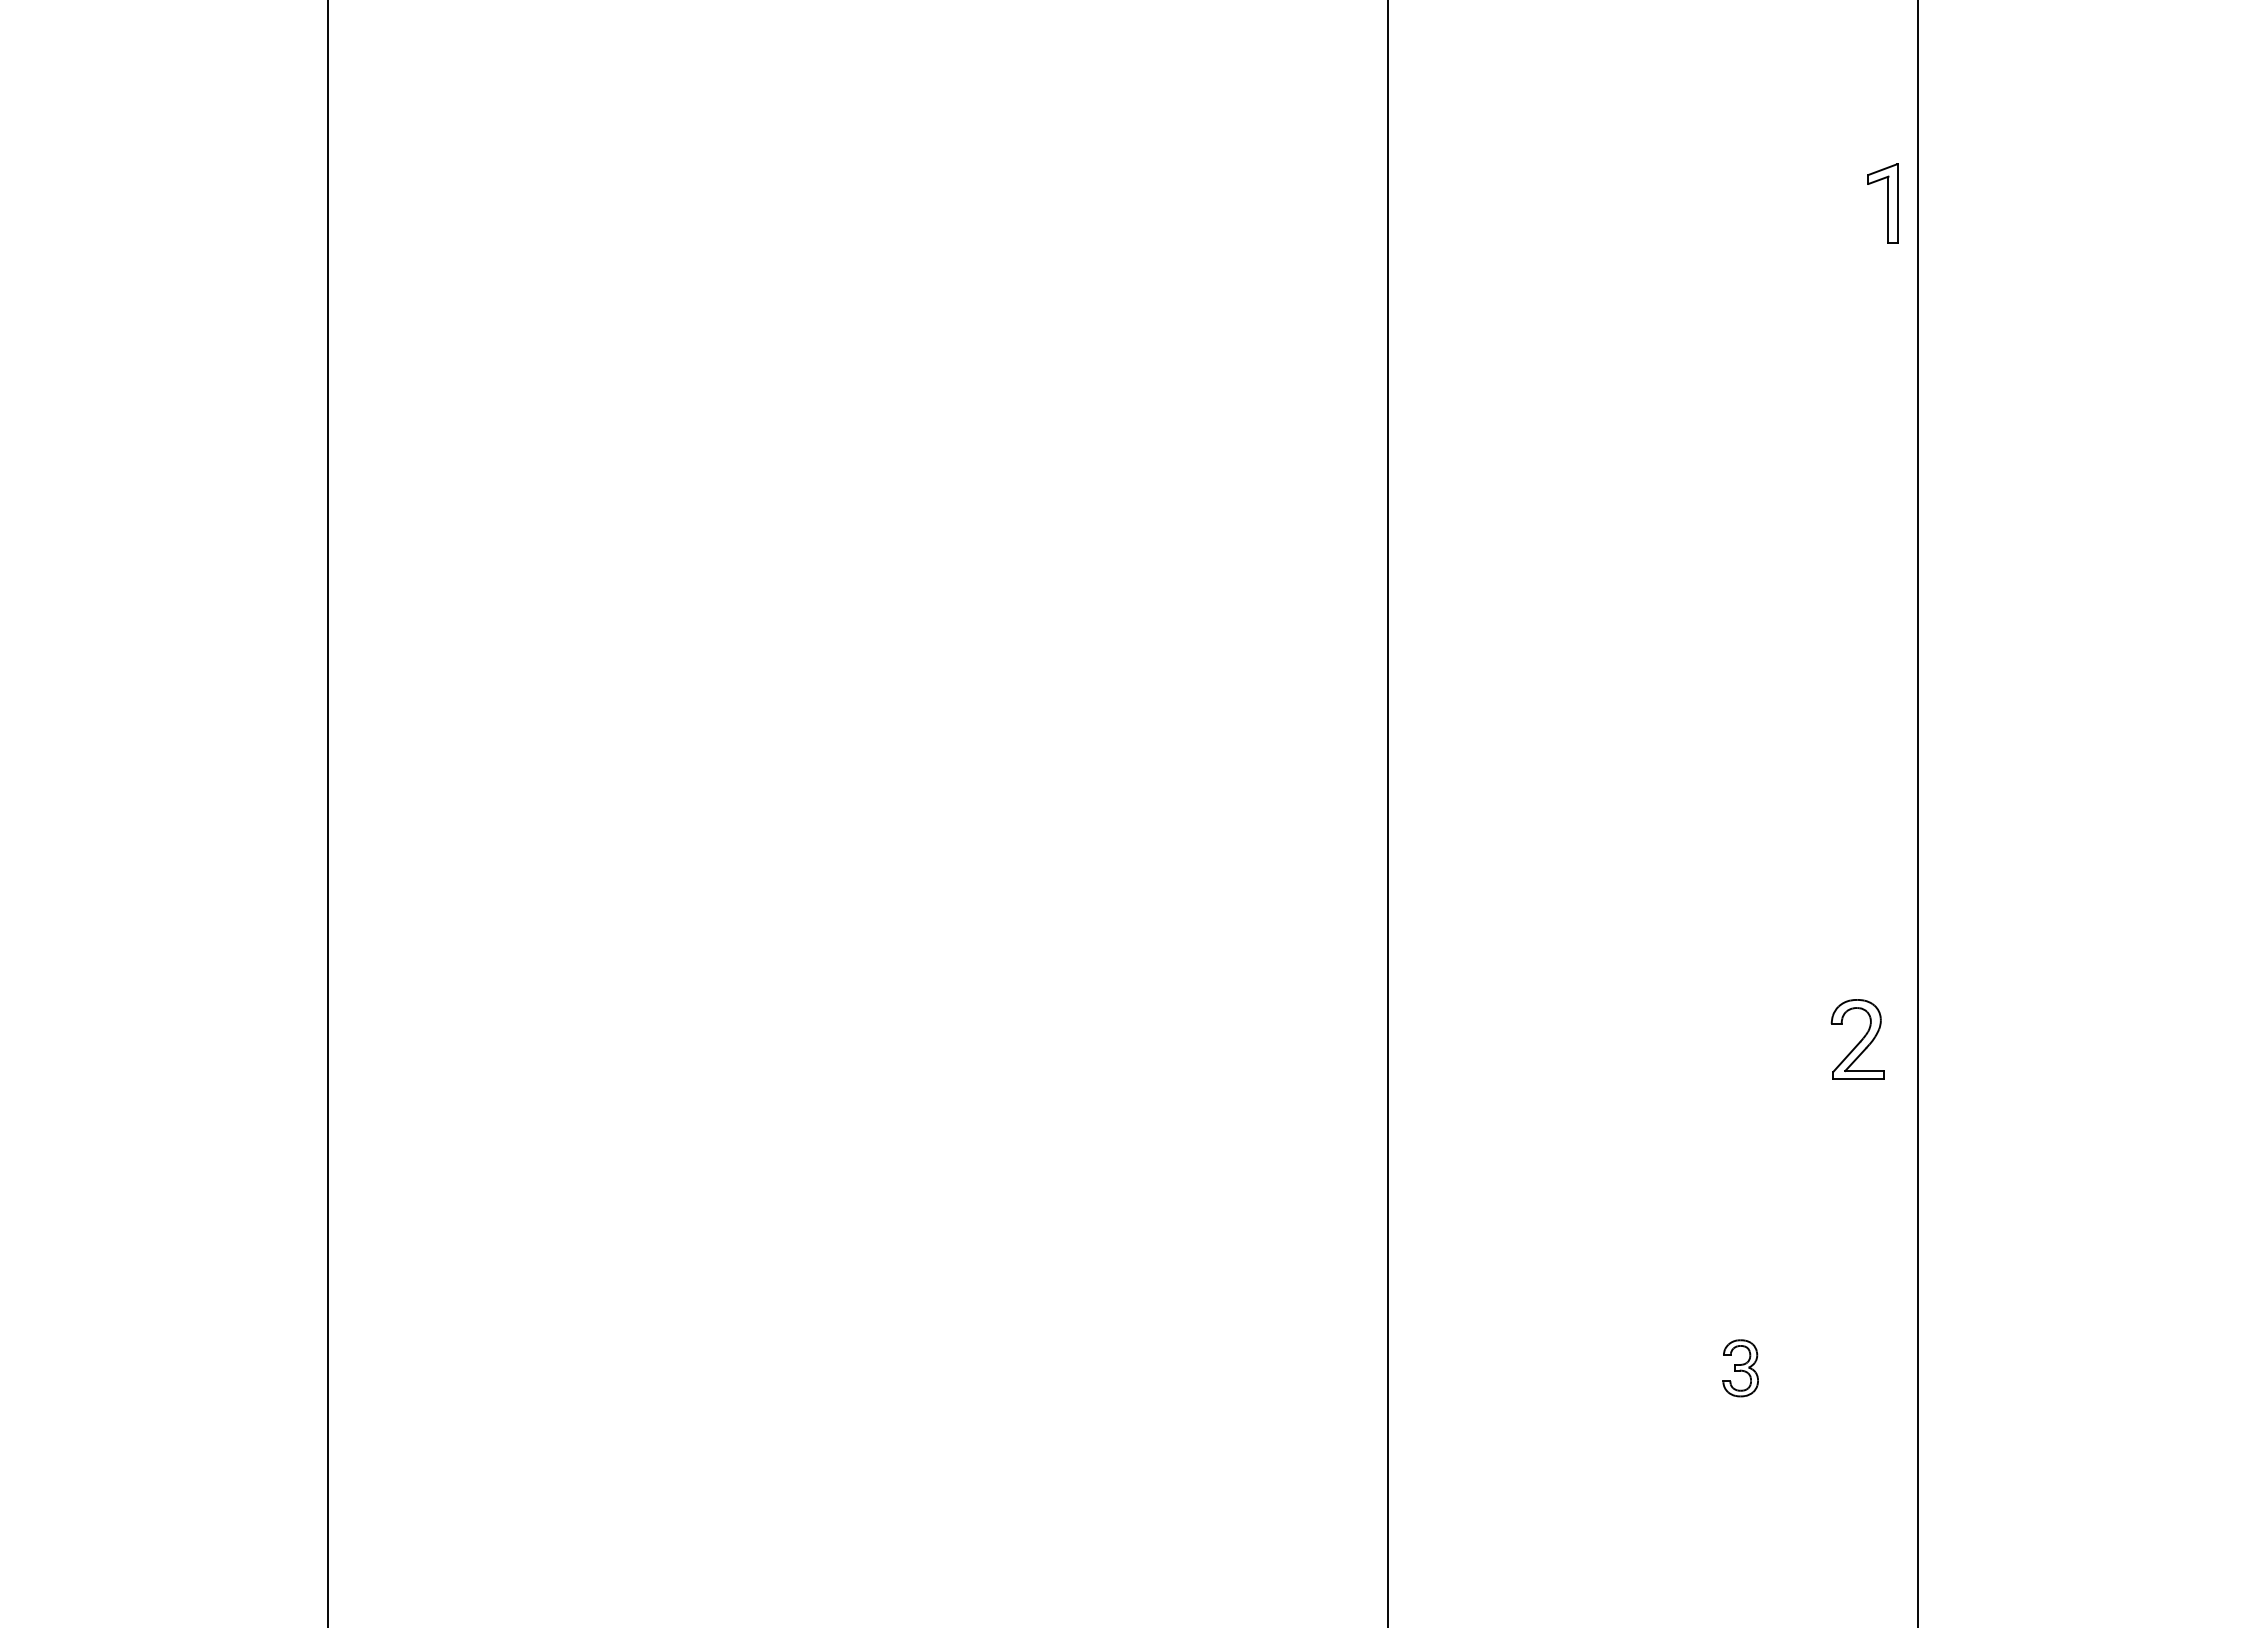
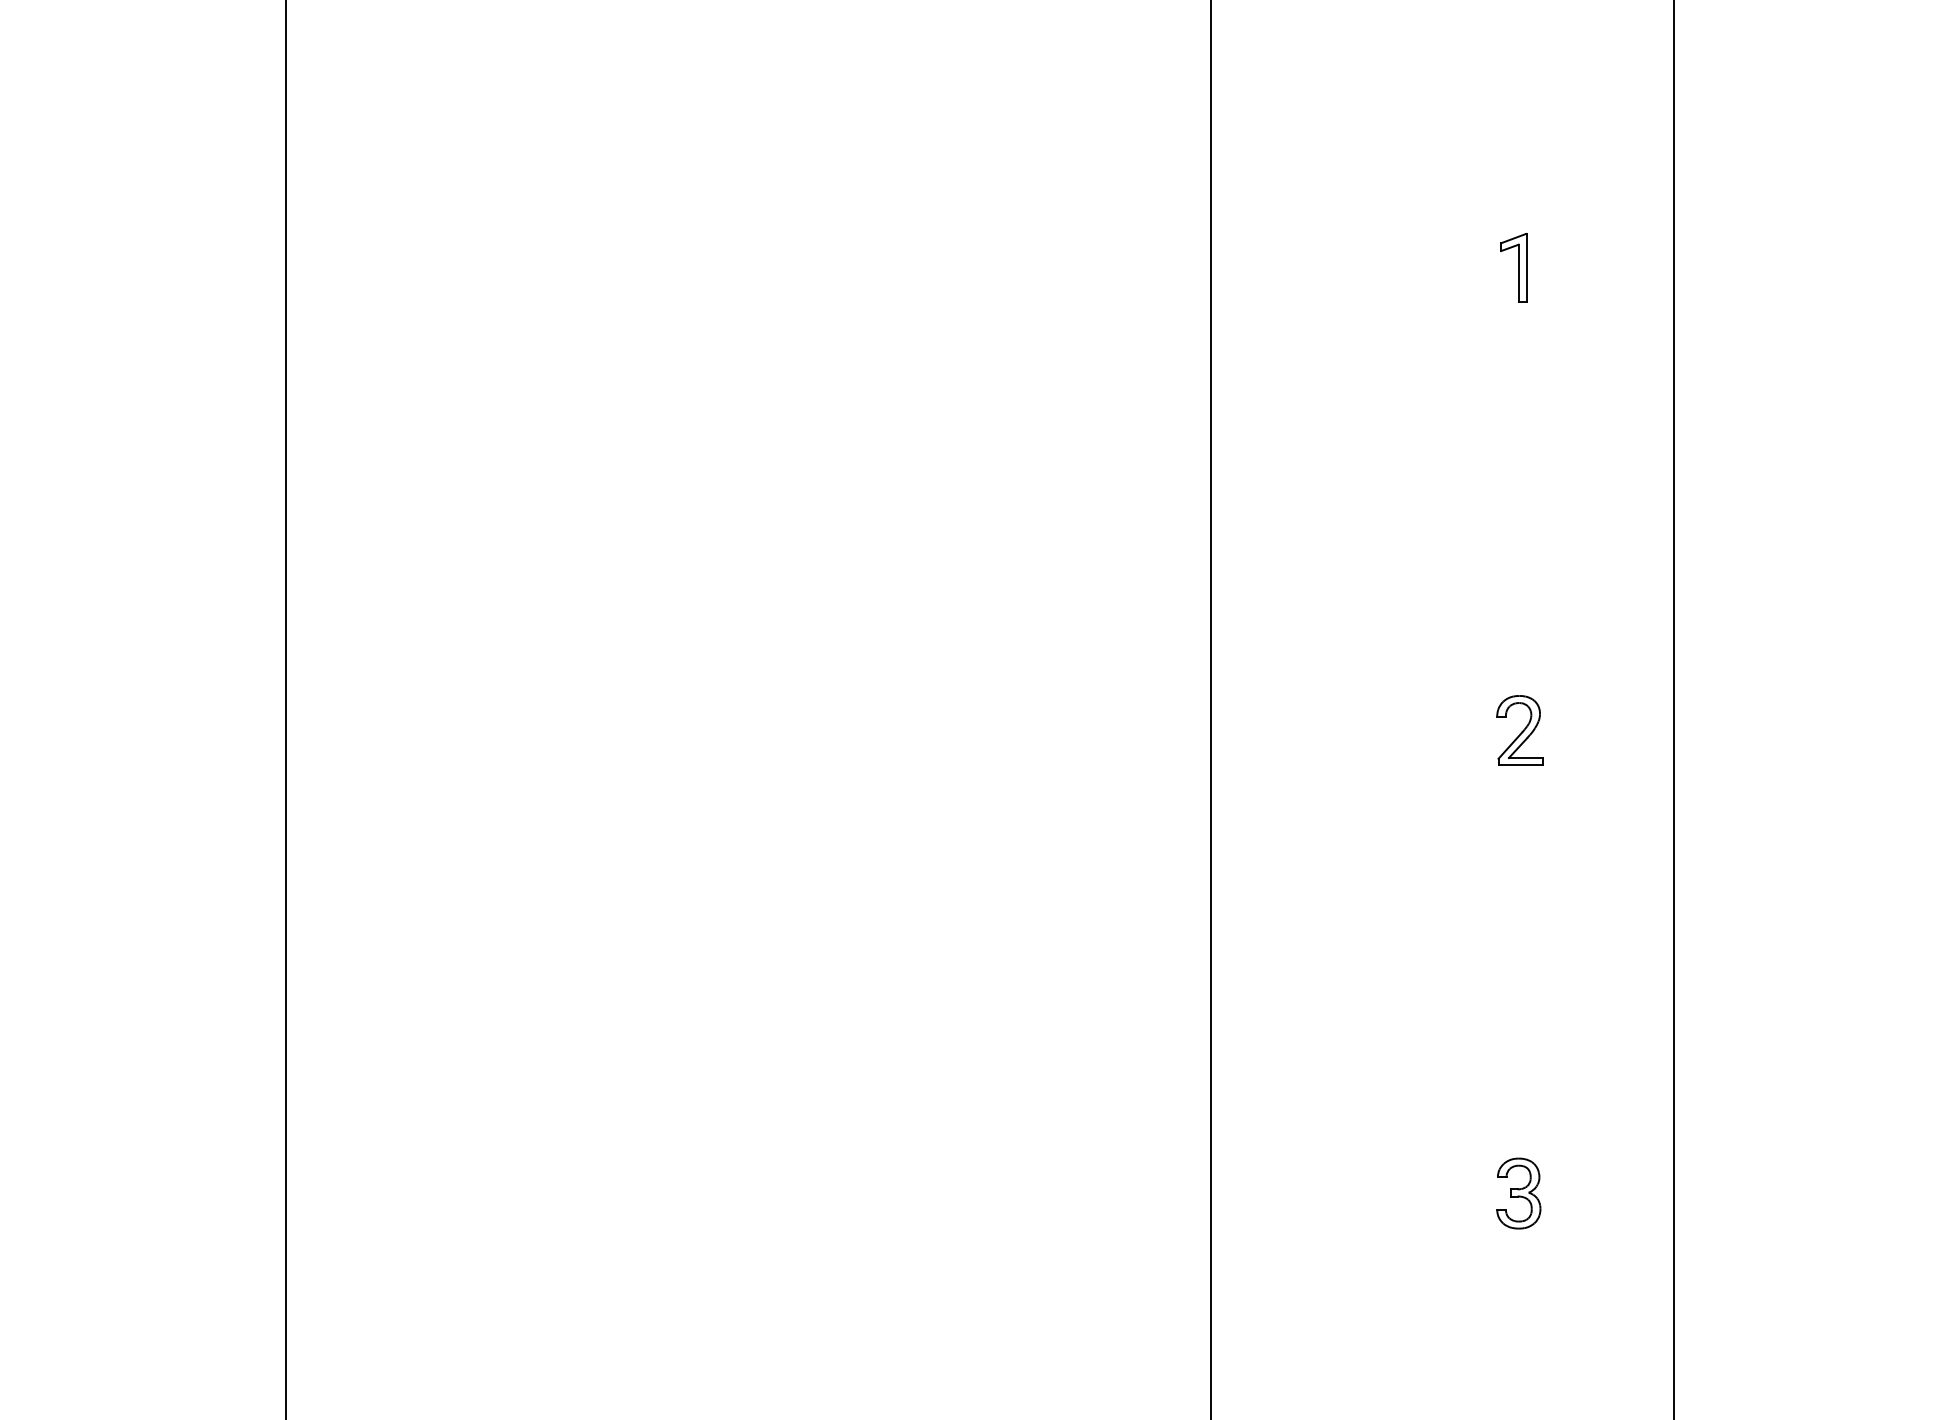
part: (1882, 203) -> (1513, 268), moved
part: (1857, 1039) -> (1519, 730), moved
part: (1740, 1368) -> (1518, 1193), size x1.43

